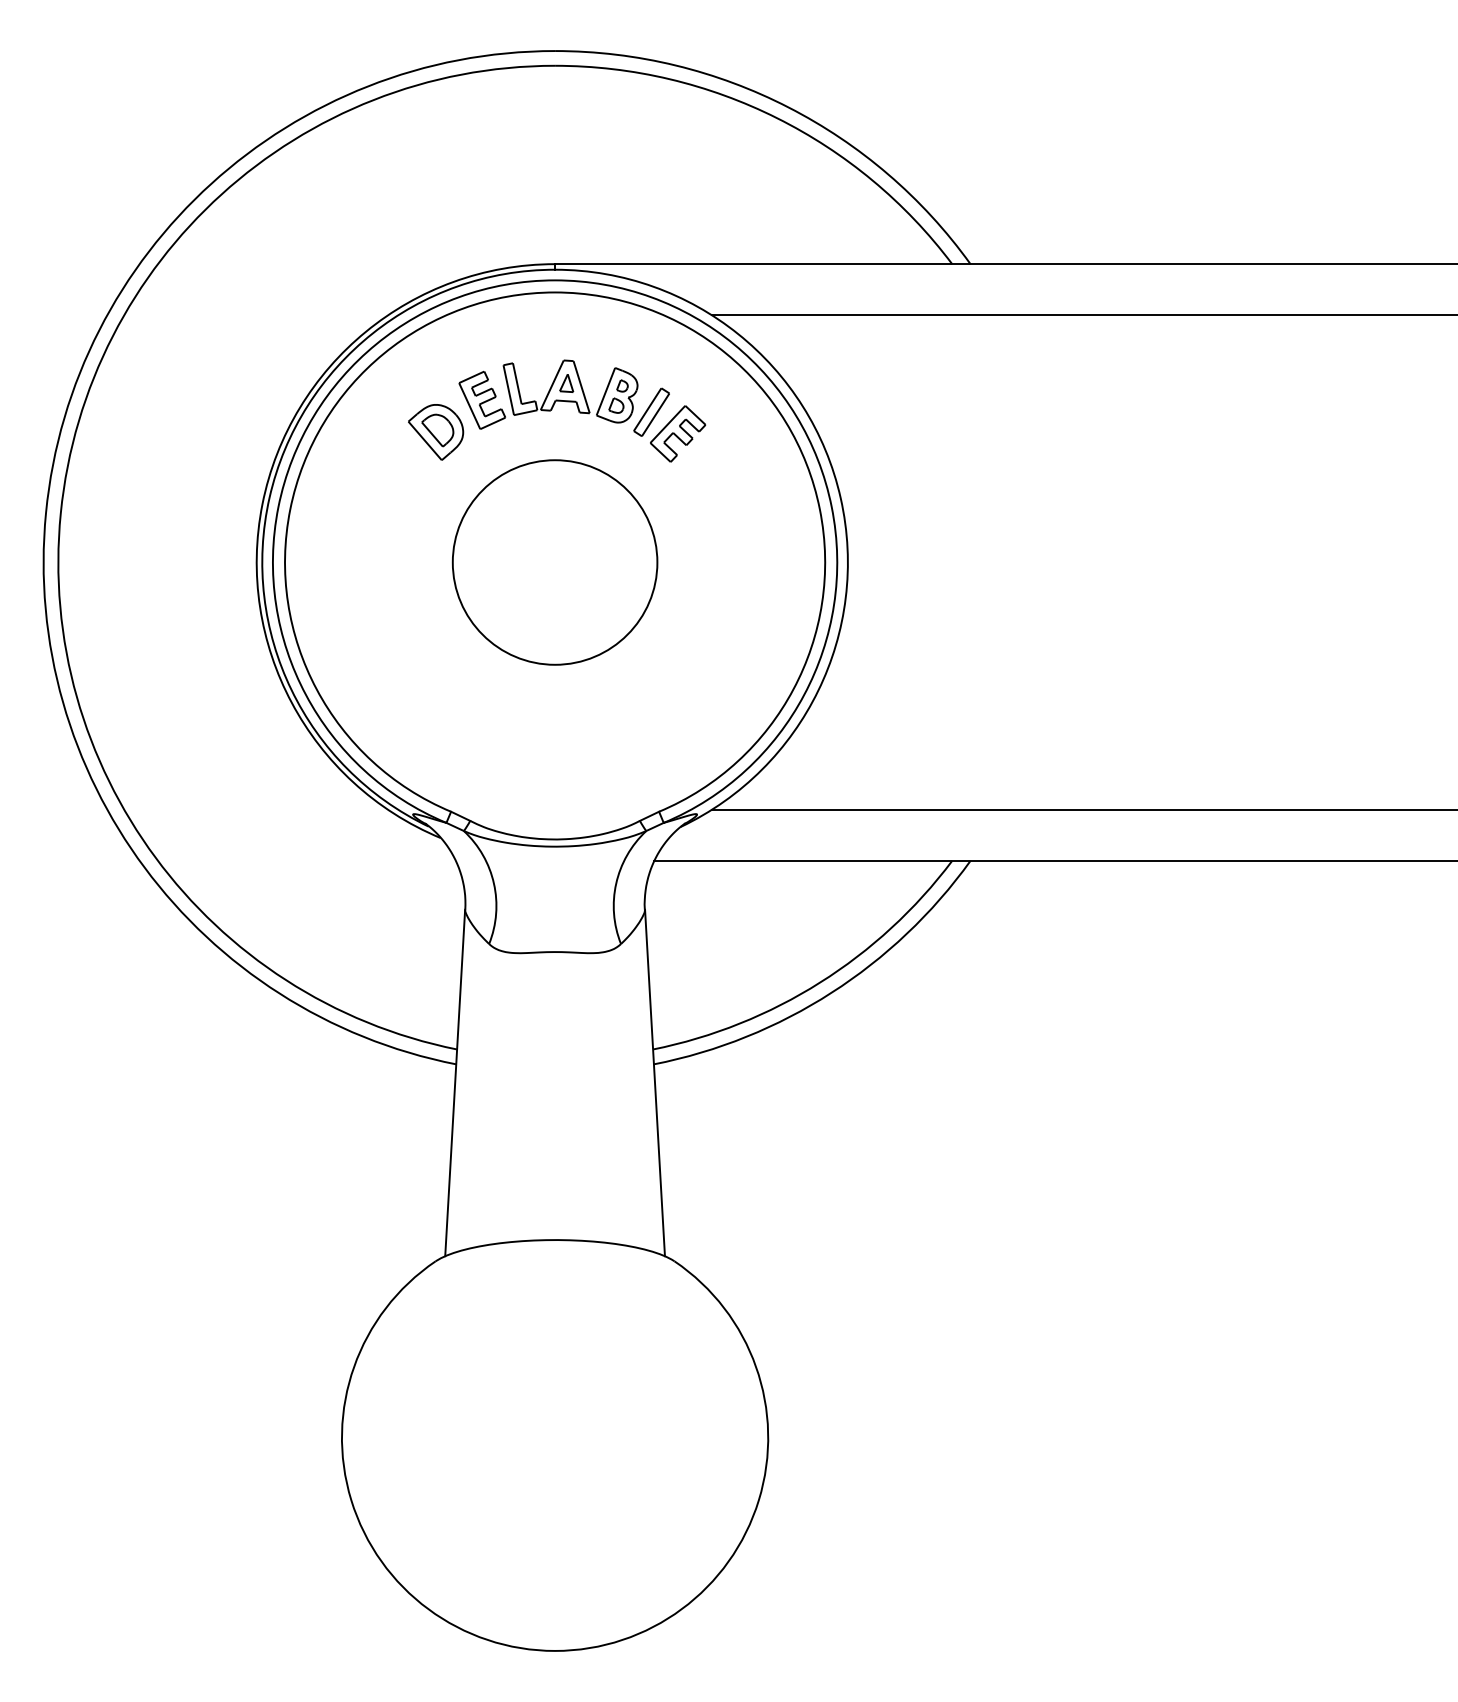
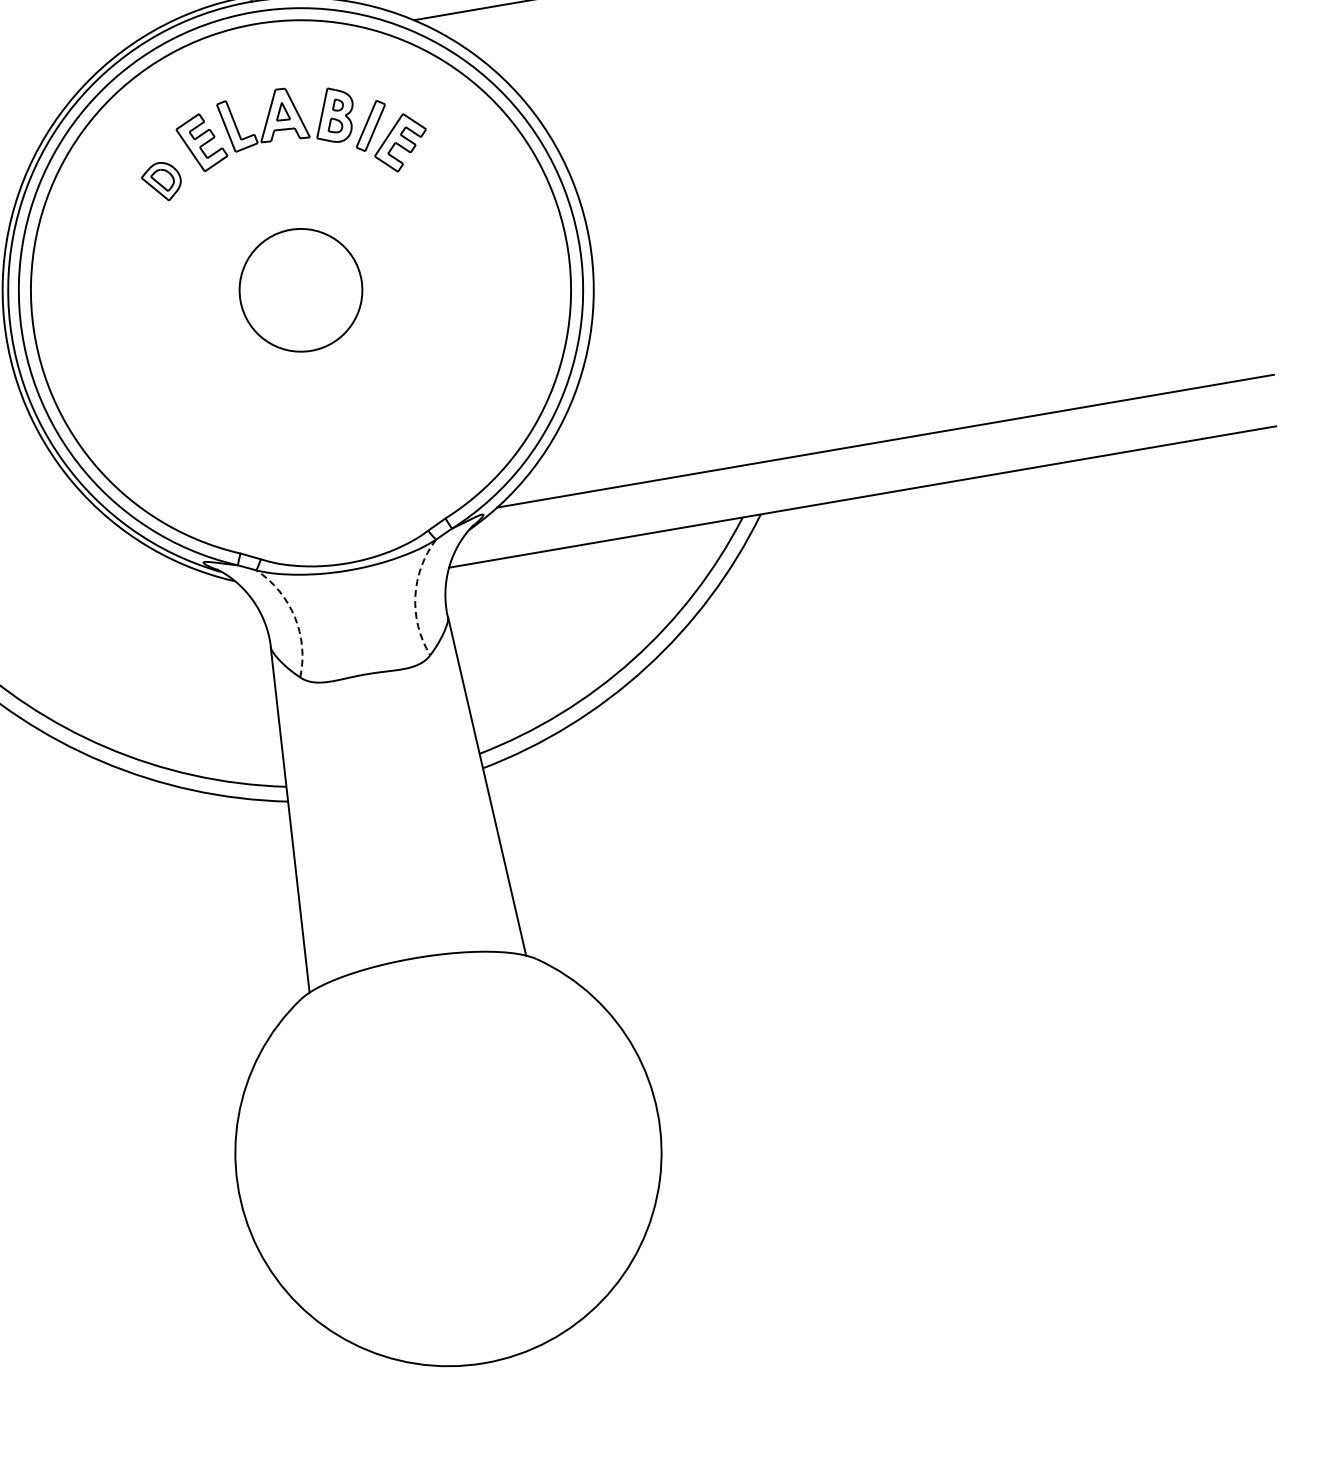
part: (436, 432) -> (162, 182), size x0.7
circle: (554, 562) -> (300, 290), size x0.6
arc: (493, 883) -> (294, 617), solid -> dashed
arc: (616, 883) -> (415, 596), solid -> dashed

